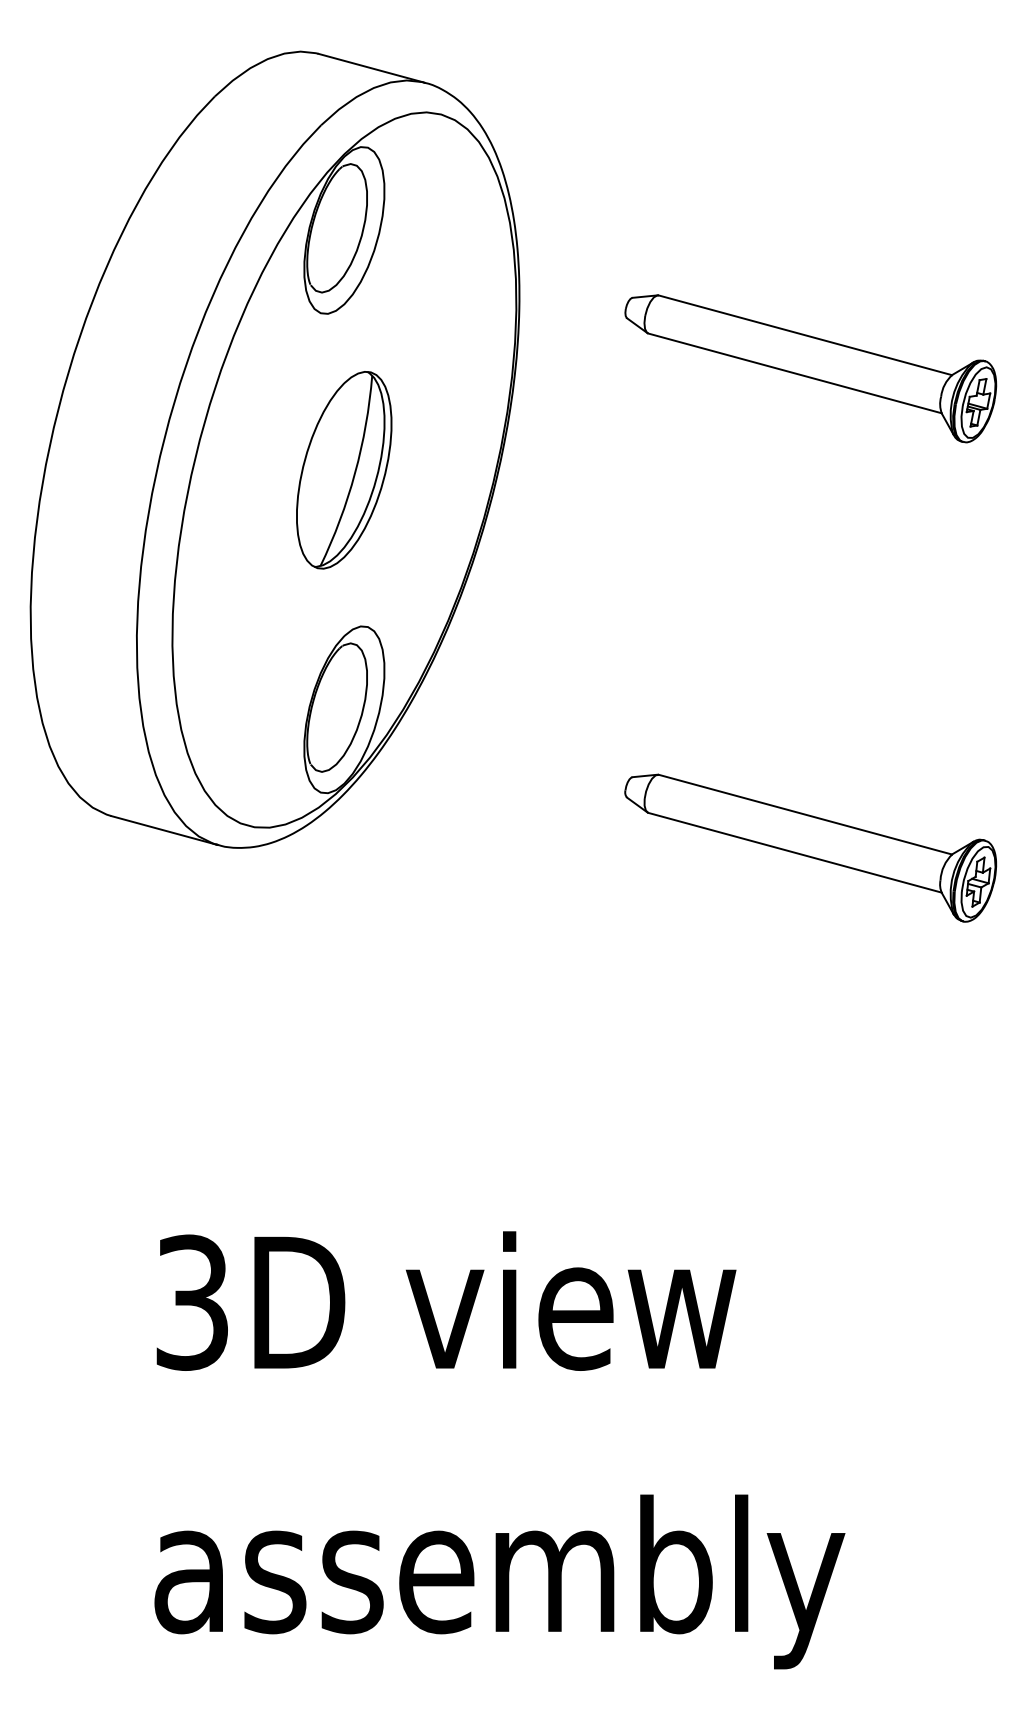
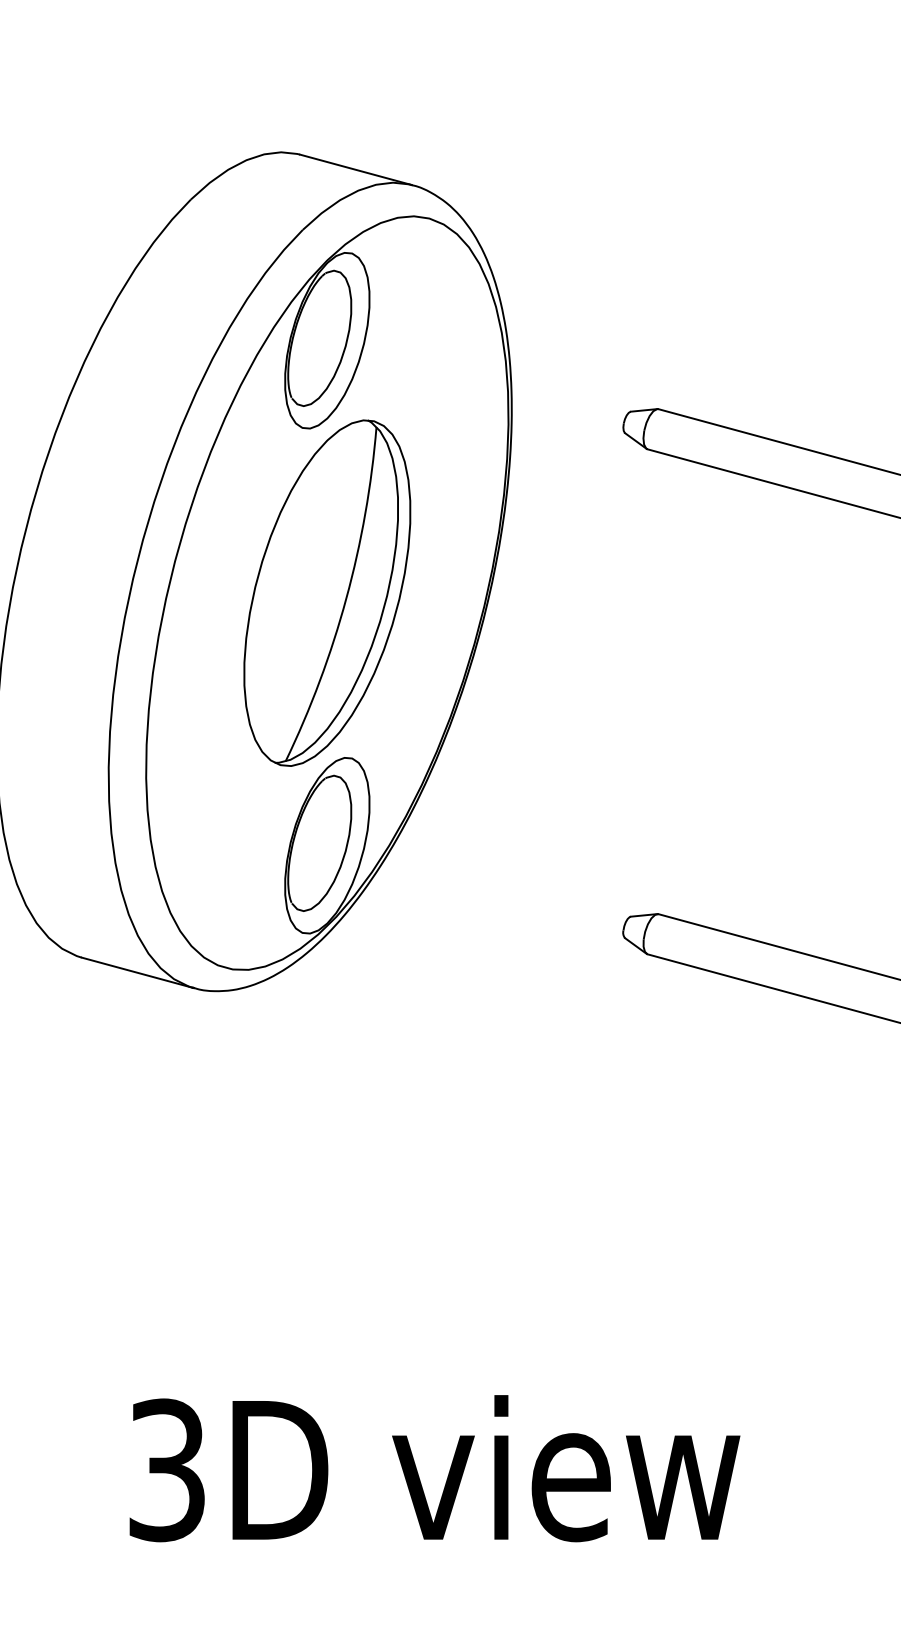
part: (343, 470) -> (326, 593), size x1.67

